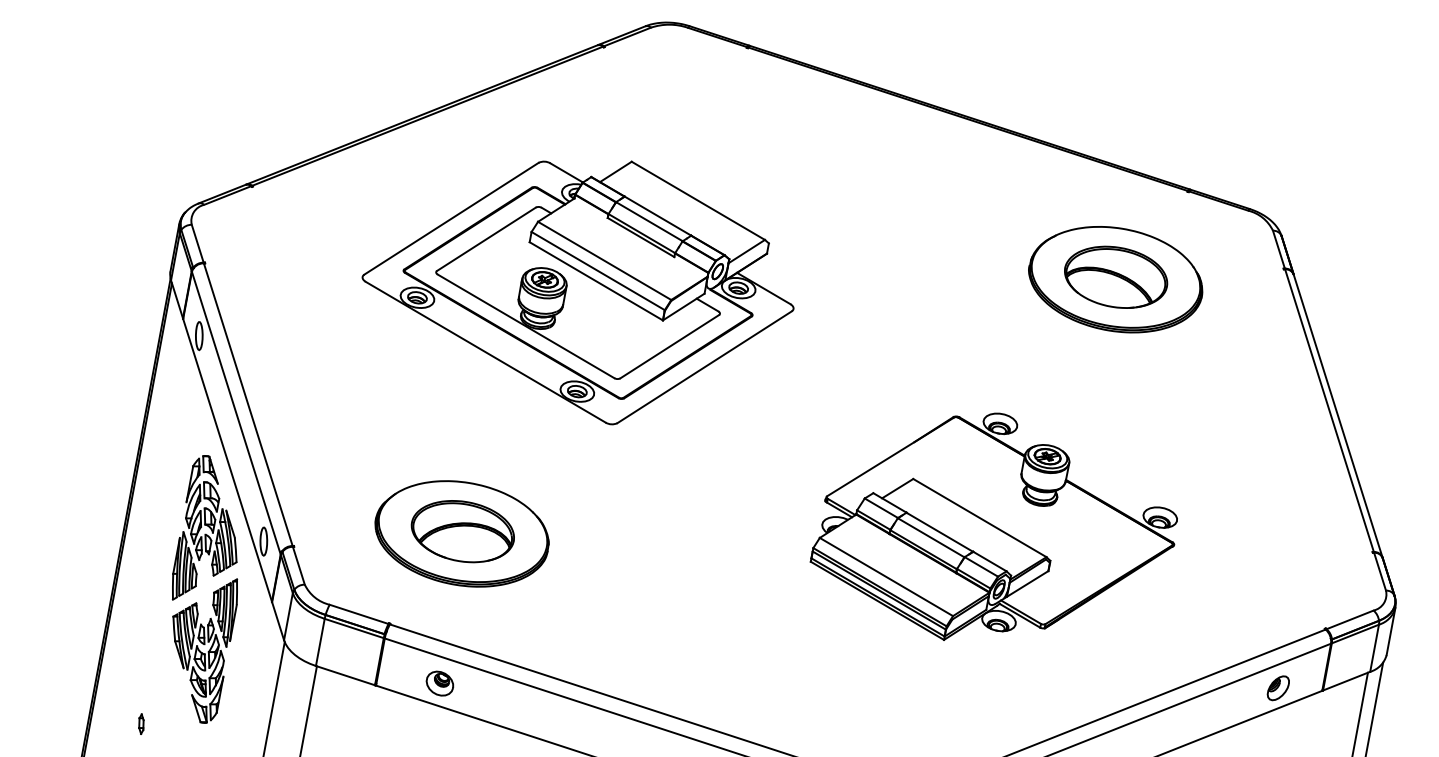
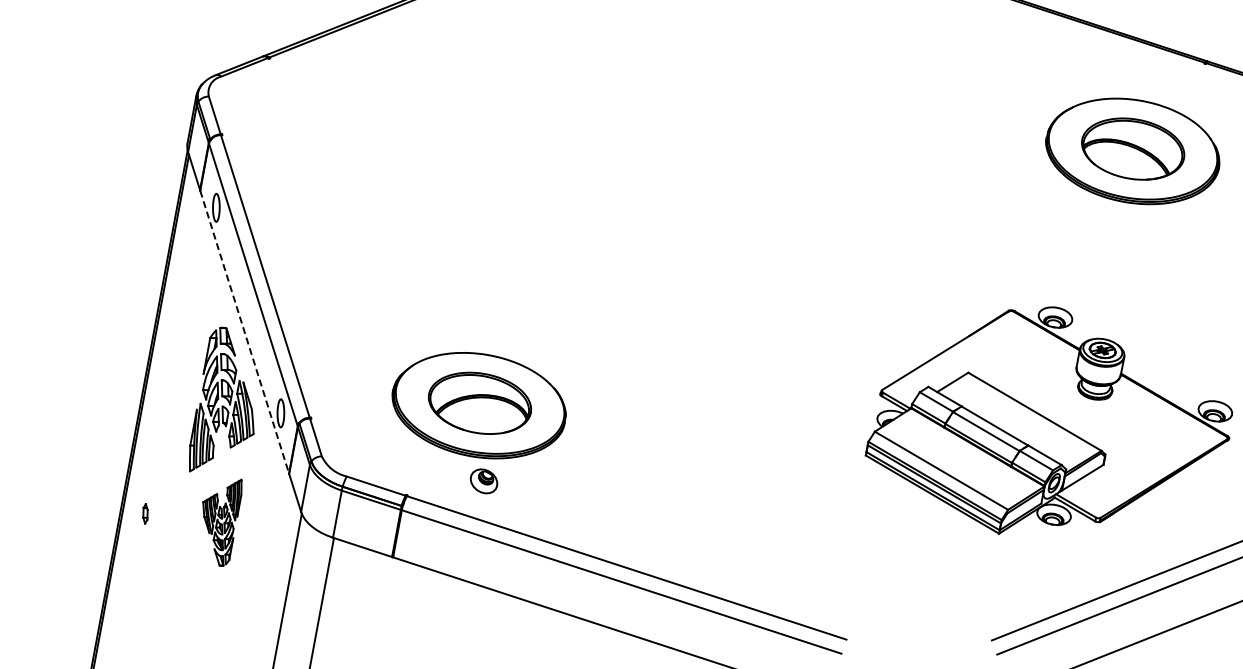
part: (577, 292) -> (594, 164), removed
line: (227, 460) -> (244, 332), solid -> dashed
part: (993, 526) -> (1048, 420), moved
part: (205, 650) -> (222, 522), size x0.6
part: (439, 683) -> (483, 481), moved
part: (141, 723) -> (145, 513), moved

